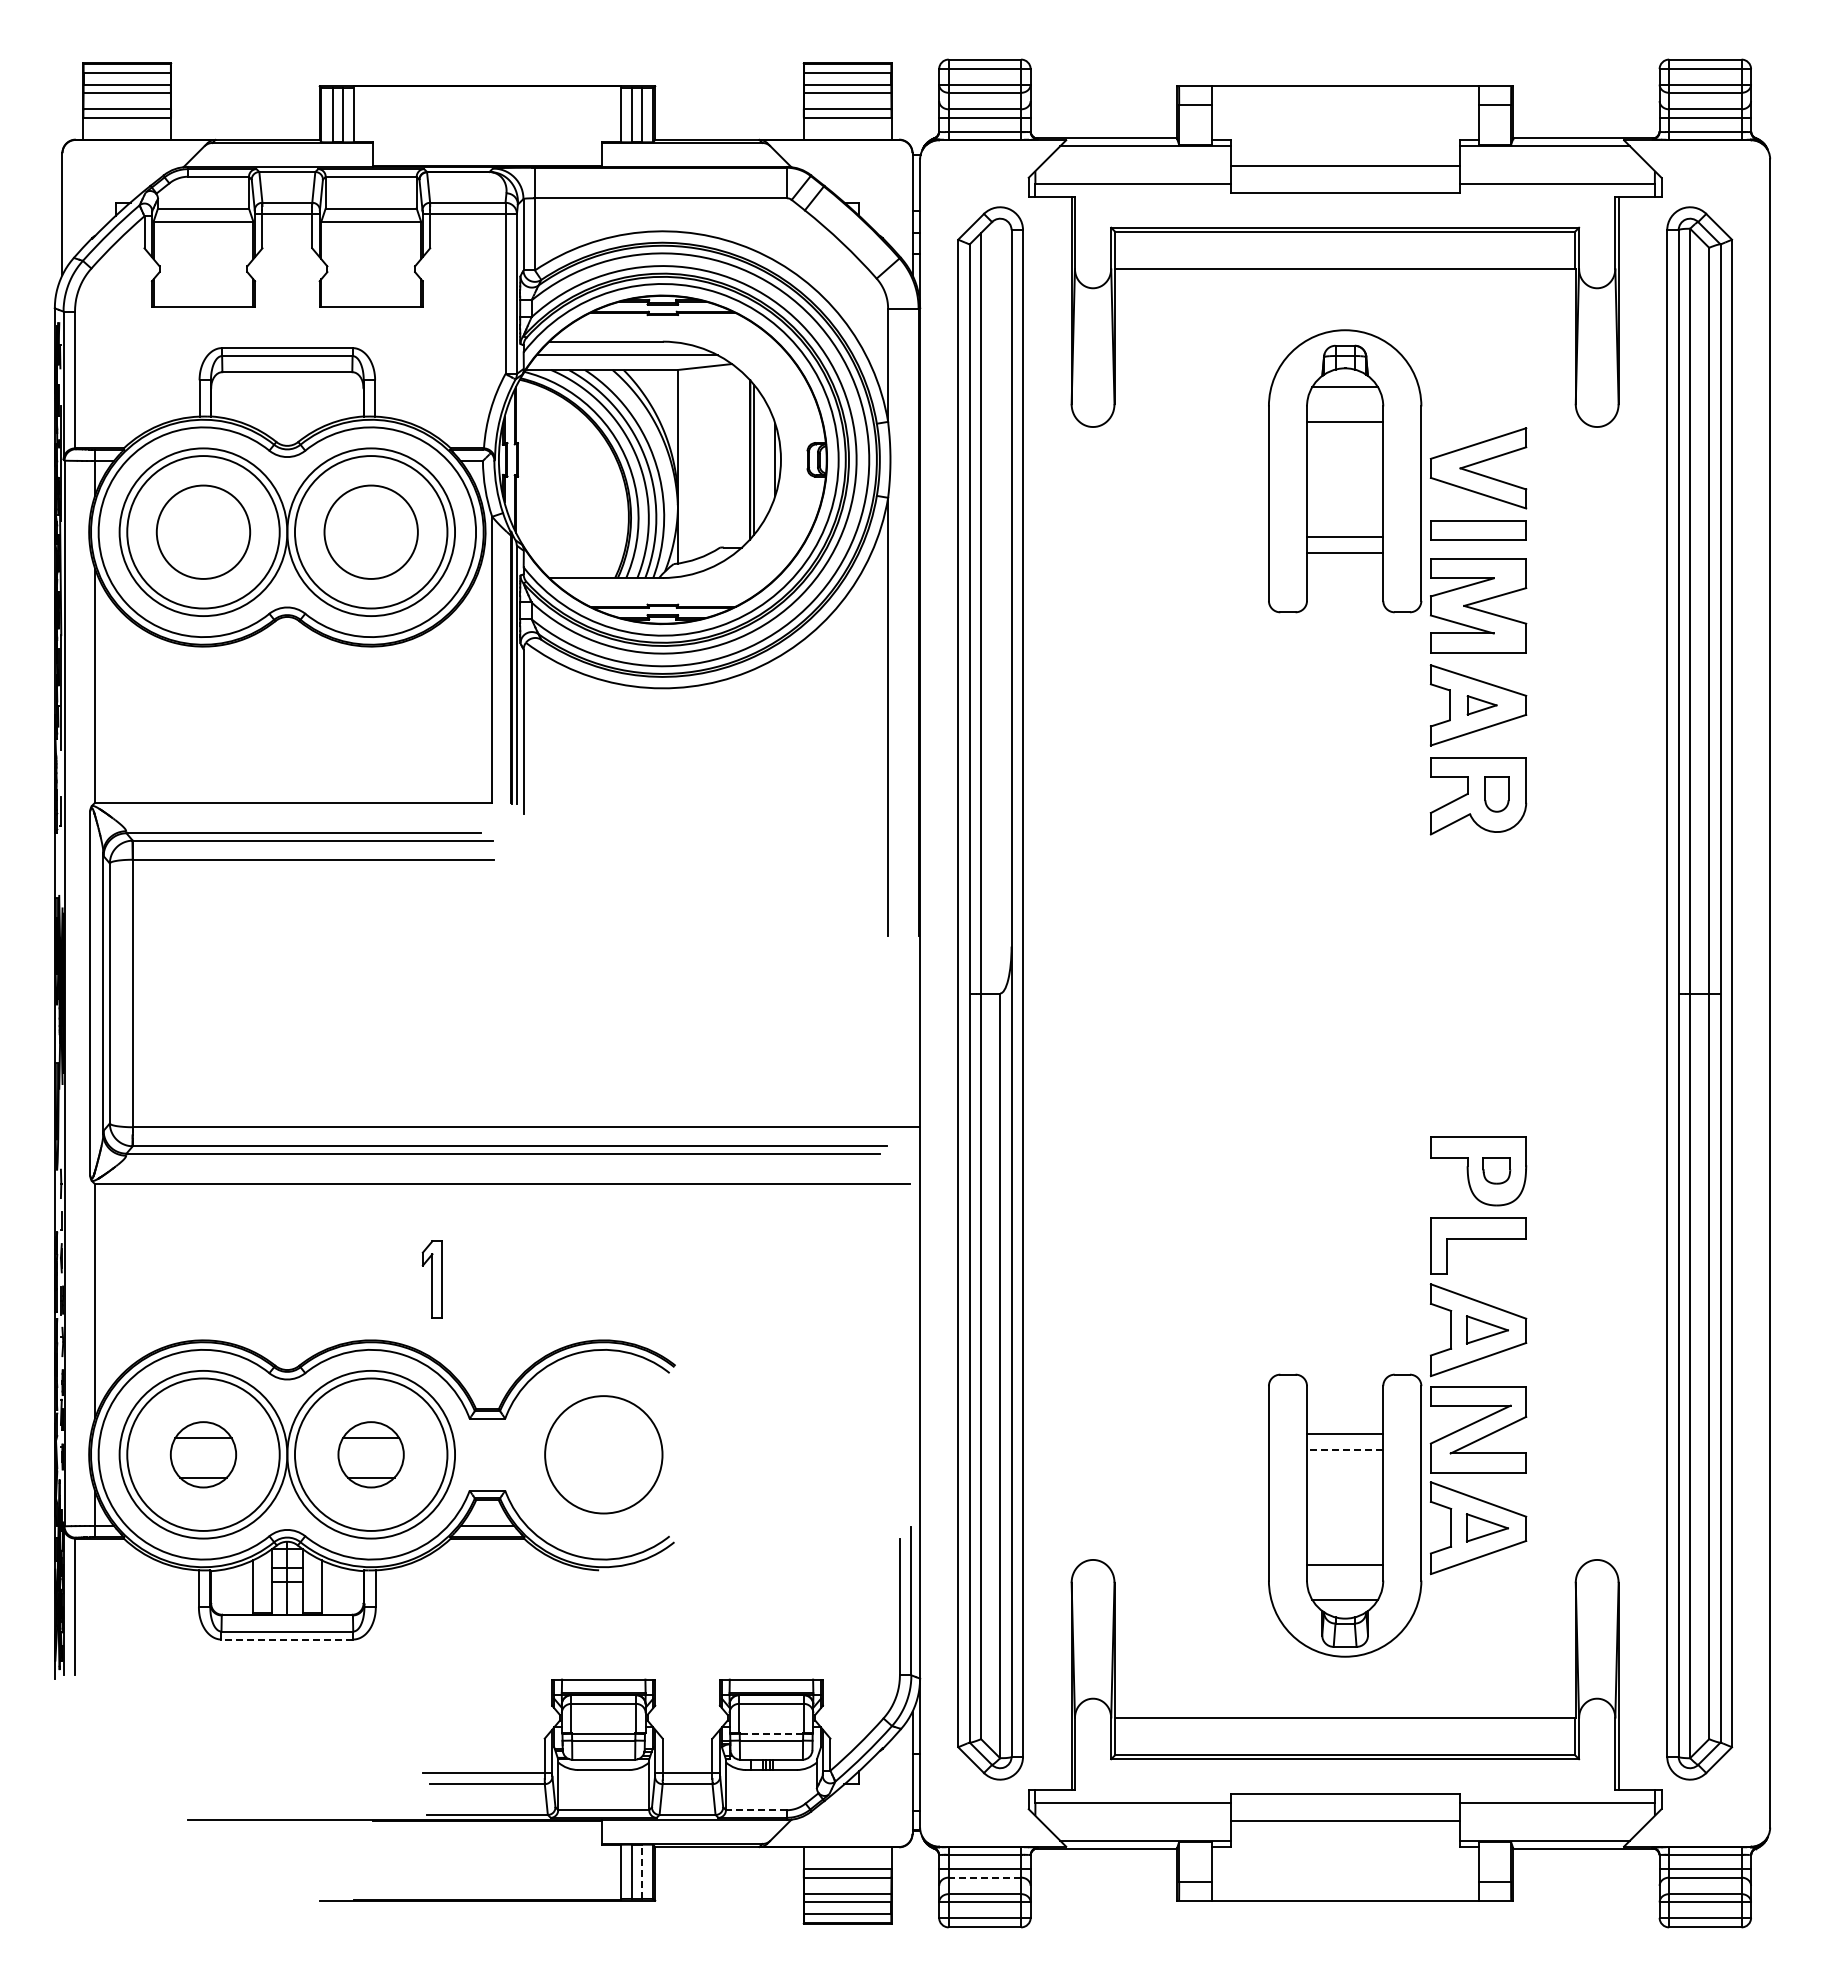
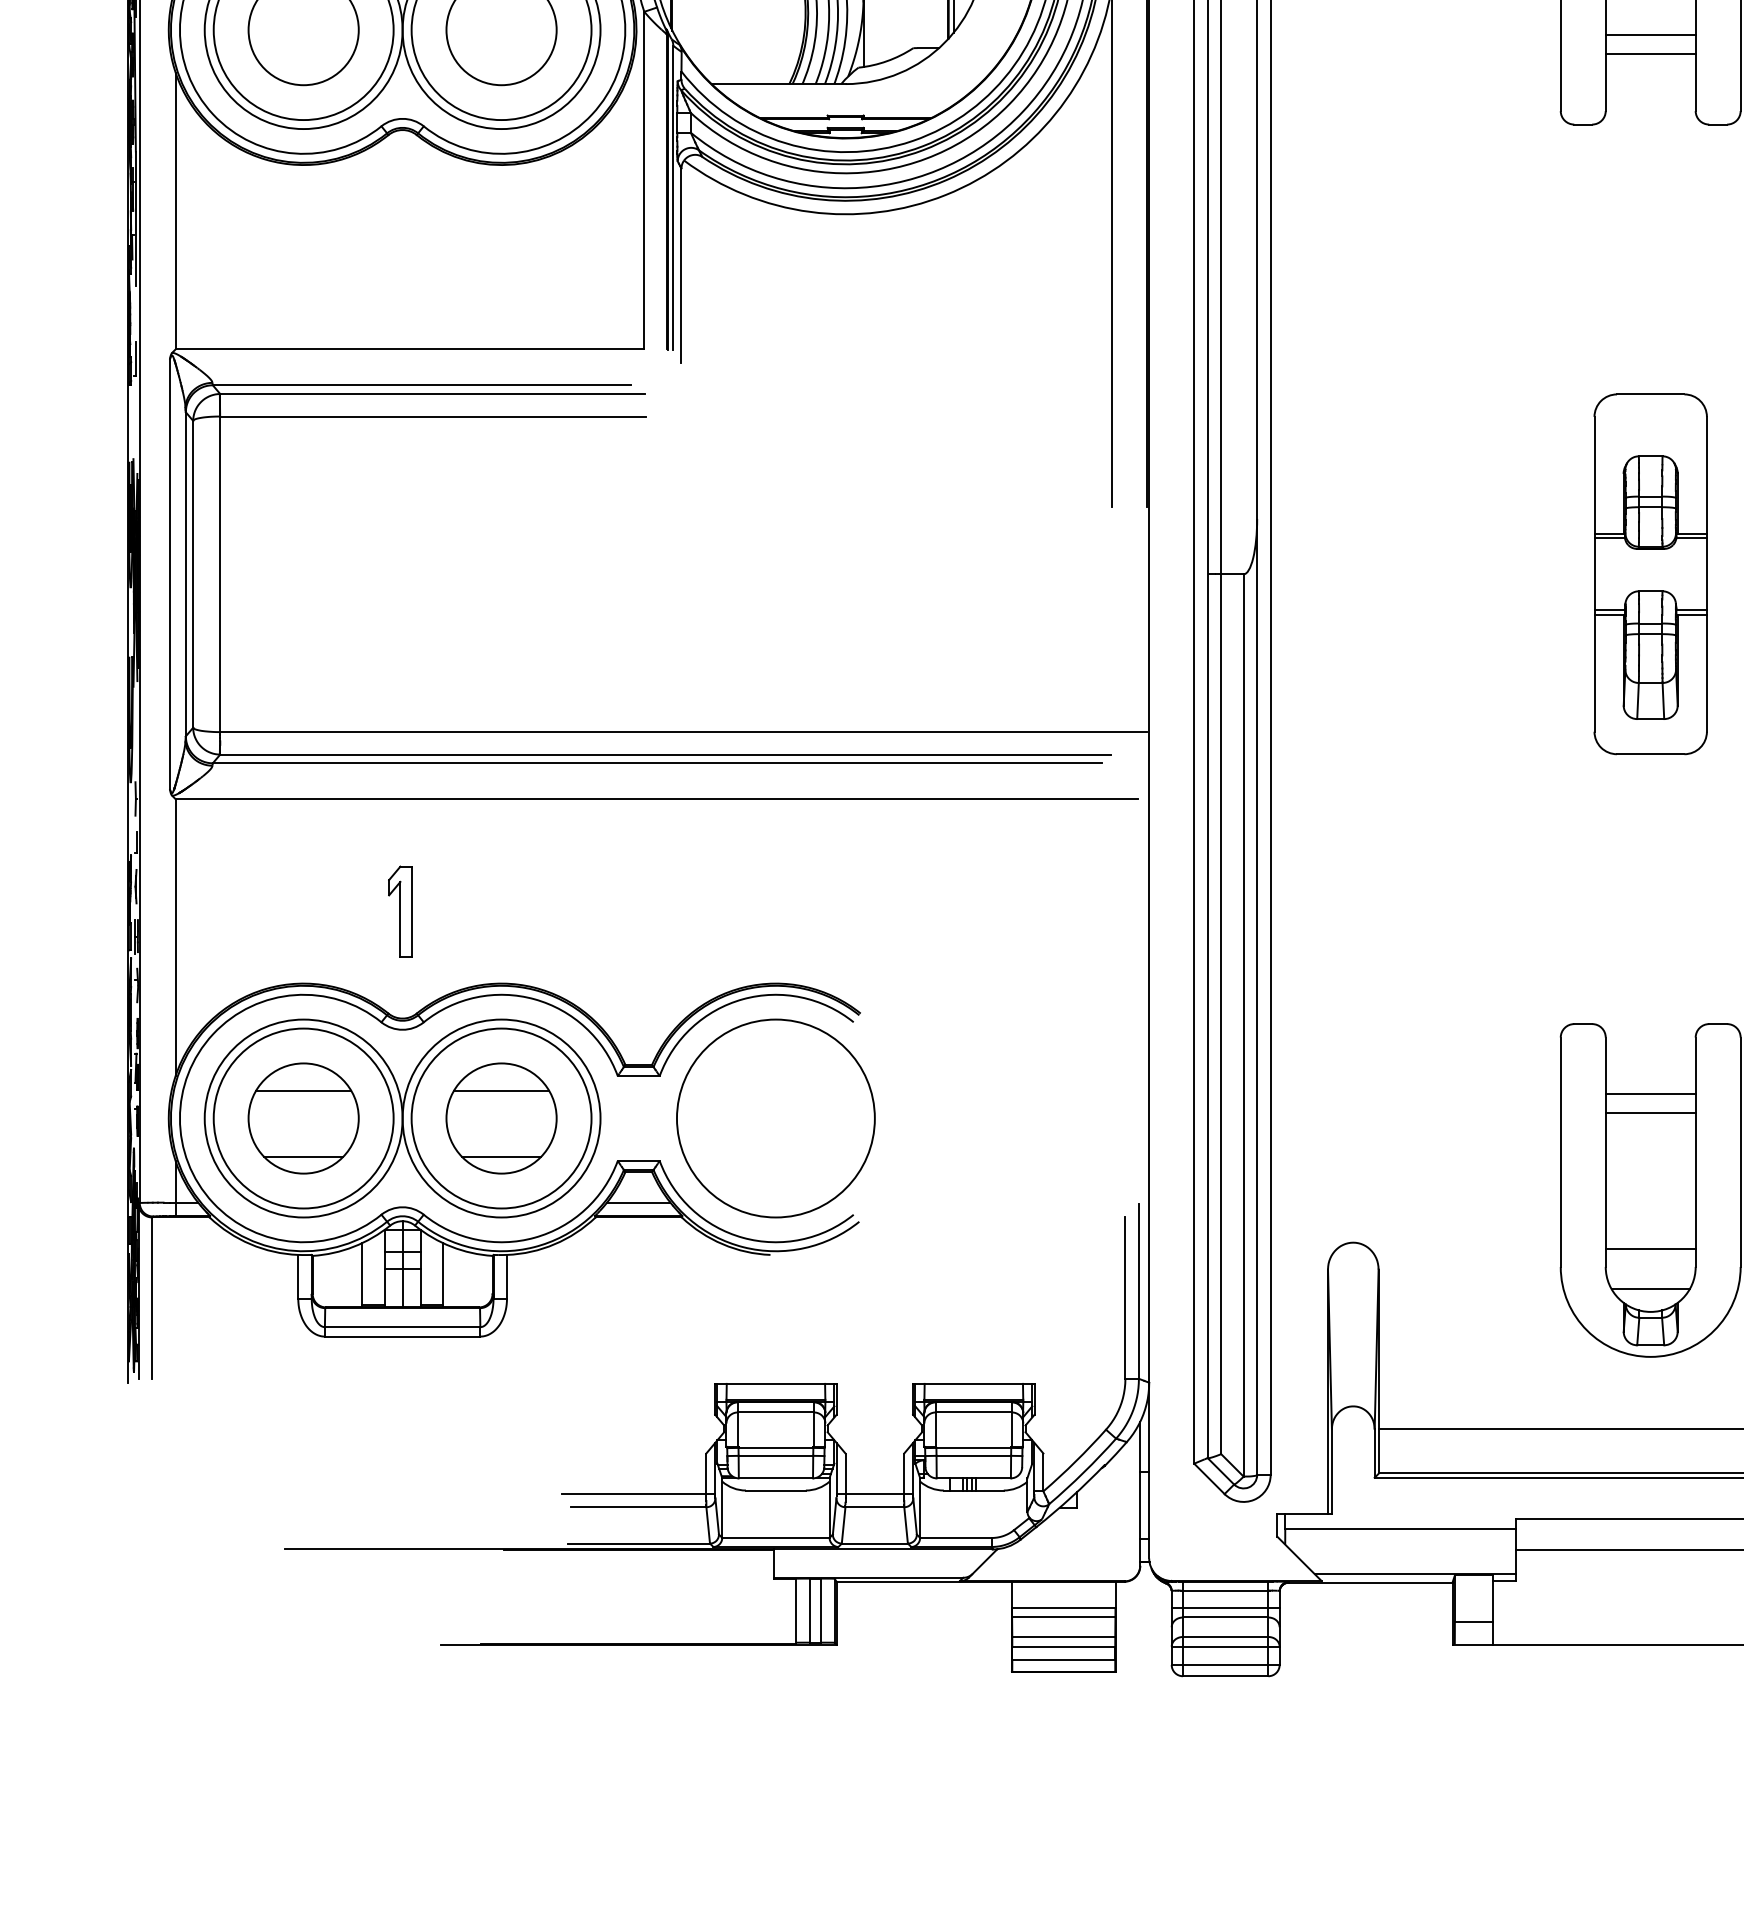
part: (1344, 993) -> (1649, 574), added
part: (431, 1279) -> (399, 911), moved
line: (1344, 1450) -> (1649, 1113), dashed -> solid
part: (203, 1454) -> (303, 1118), size x1.43
part: (370, 1454) -> (500, 1118), size x1.43
circle: (603, 1454) -> (775, 1118), size x1.43
line: (287, 1639) -> (402, 1336), dashed -> solid
line: (771, 1733) -> (973, 1447), dashed -> solid
line: (755, 1810) -> (954, 1538), dashed -> solid
line: (642, 1871) -> (821, 1610), dashed -> solid
line: (984, 1877) -> (1225, 1617), dashed -> solid

